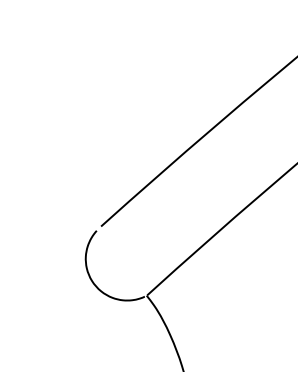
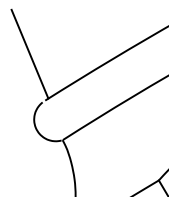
line: (56, 142) -> (29, 53), added

